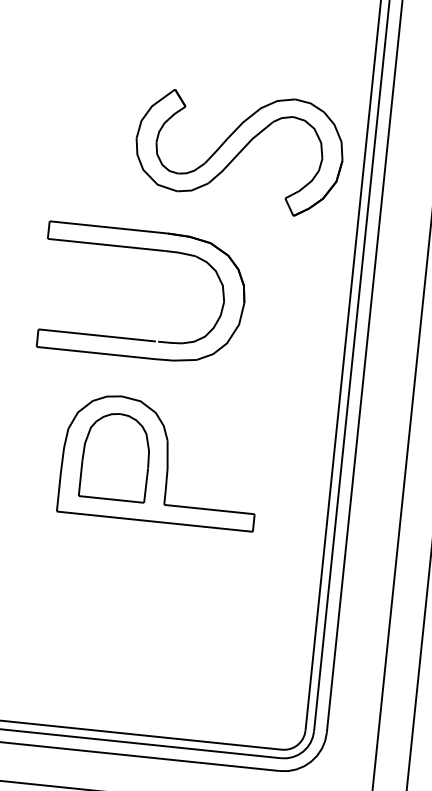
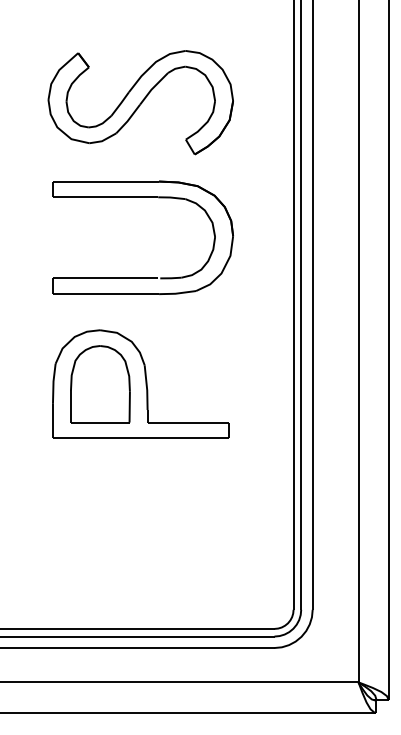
part: (238, 151) -> (140, 102), moved
part: (147, 249) -> (142, 197), moved

